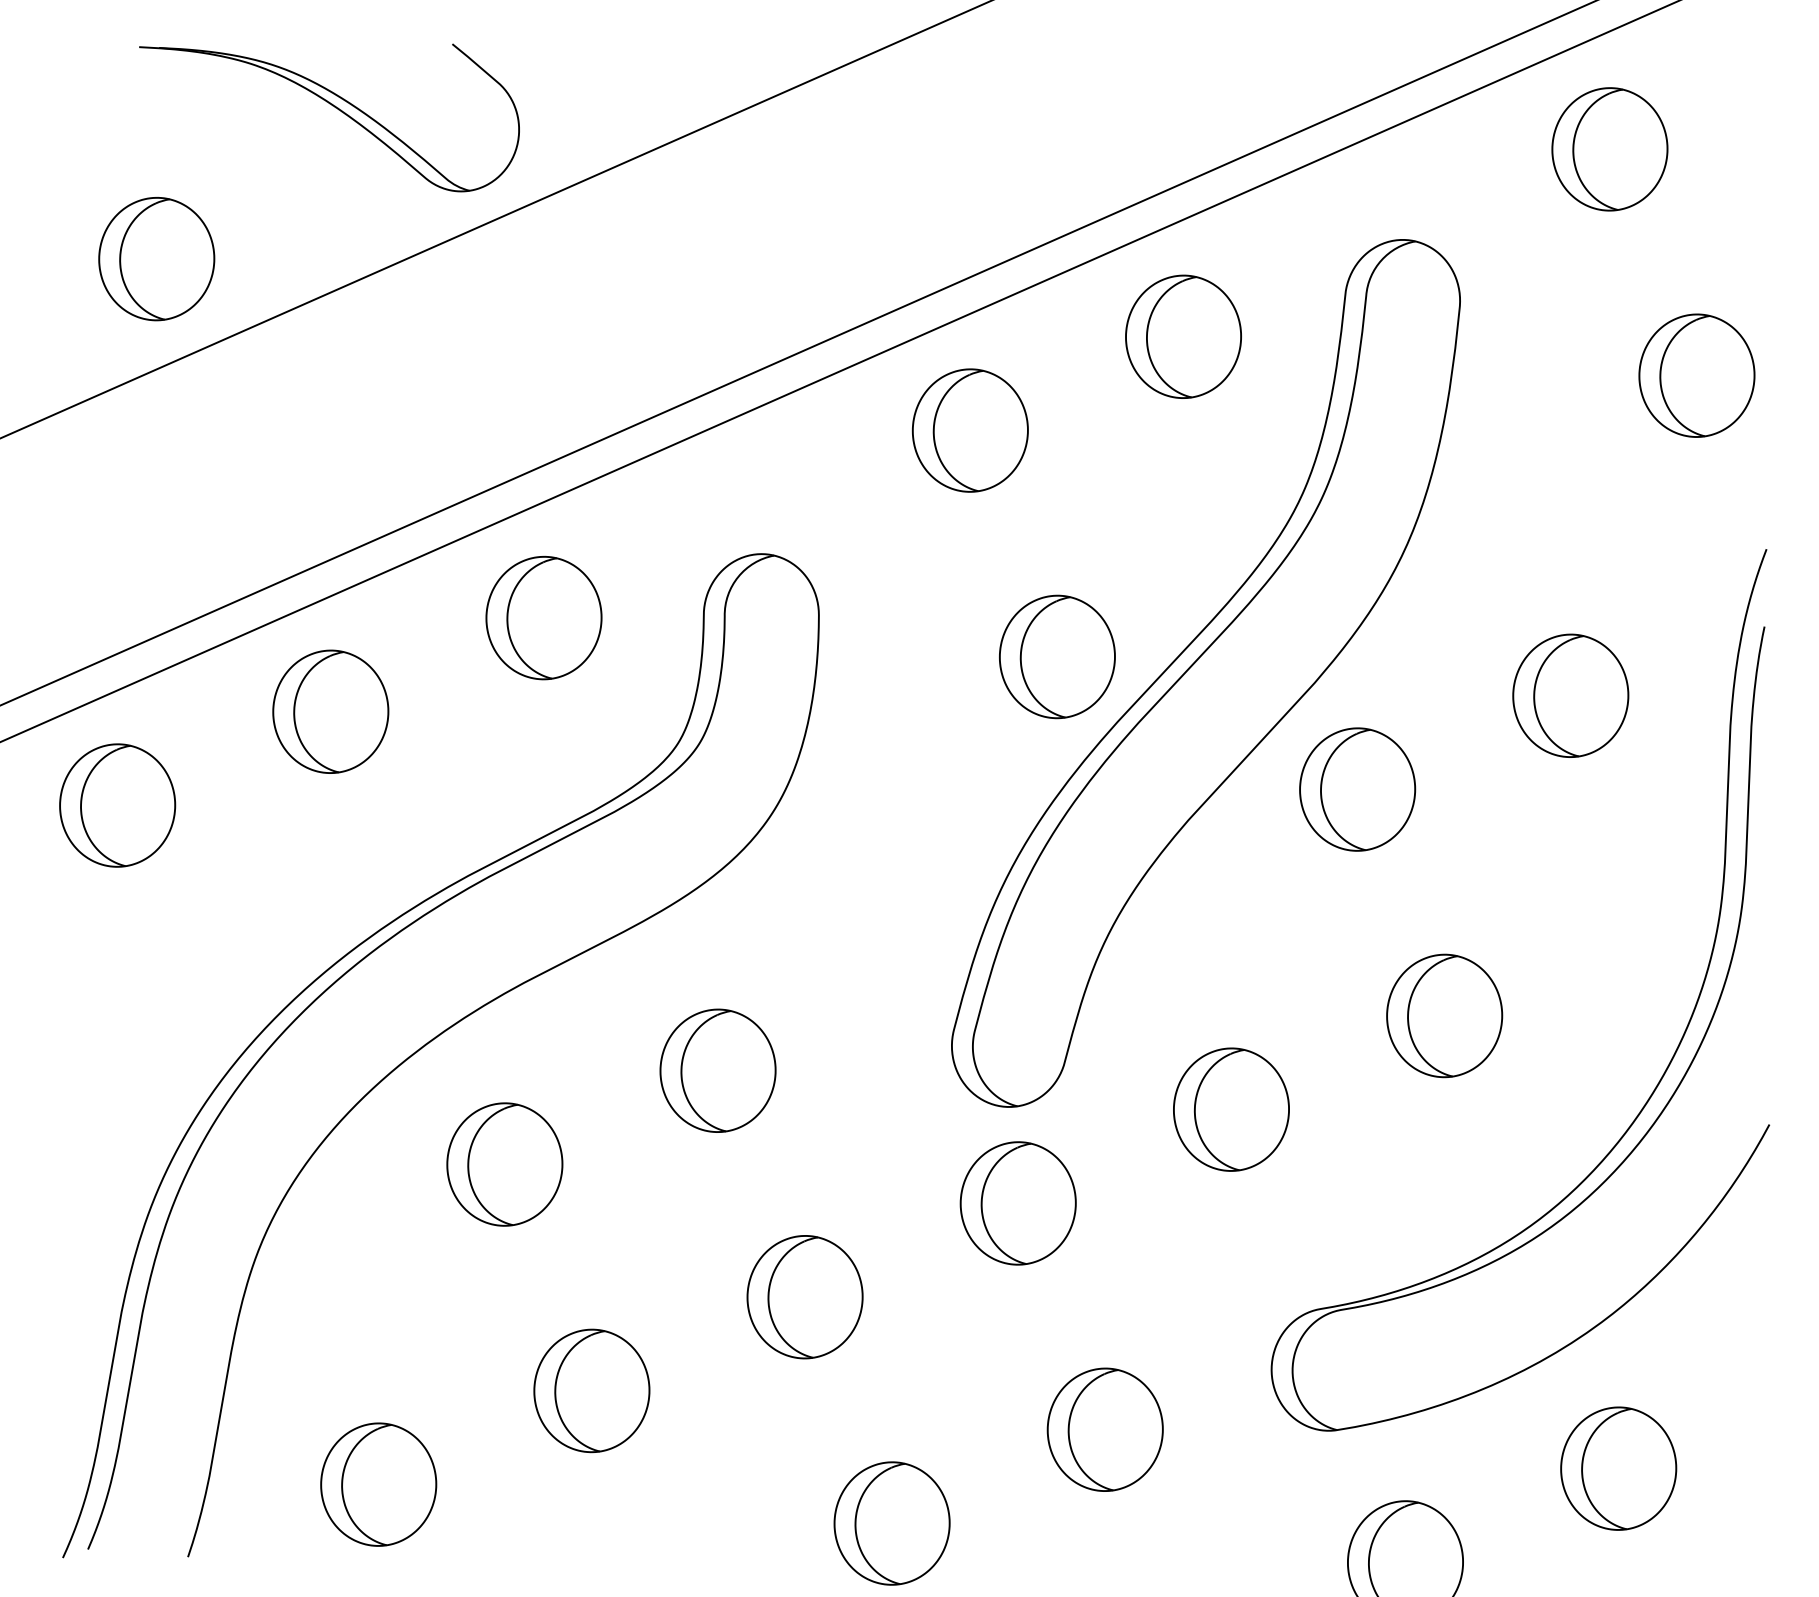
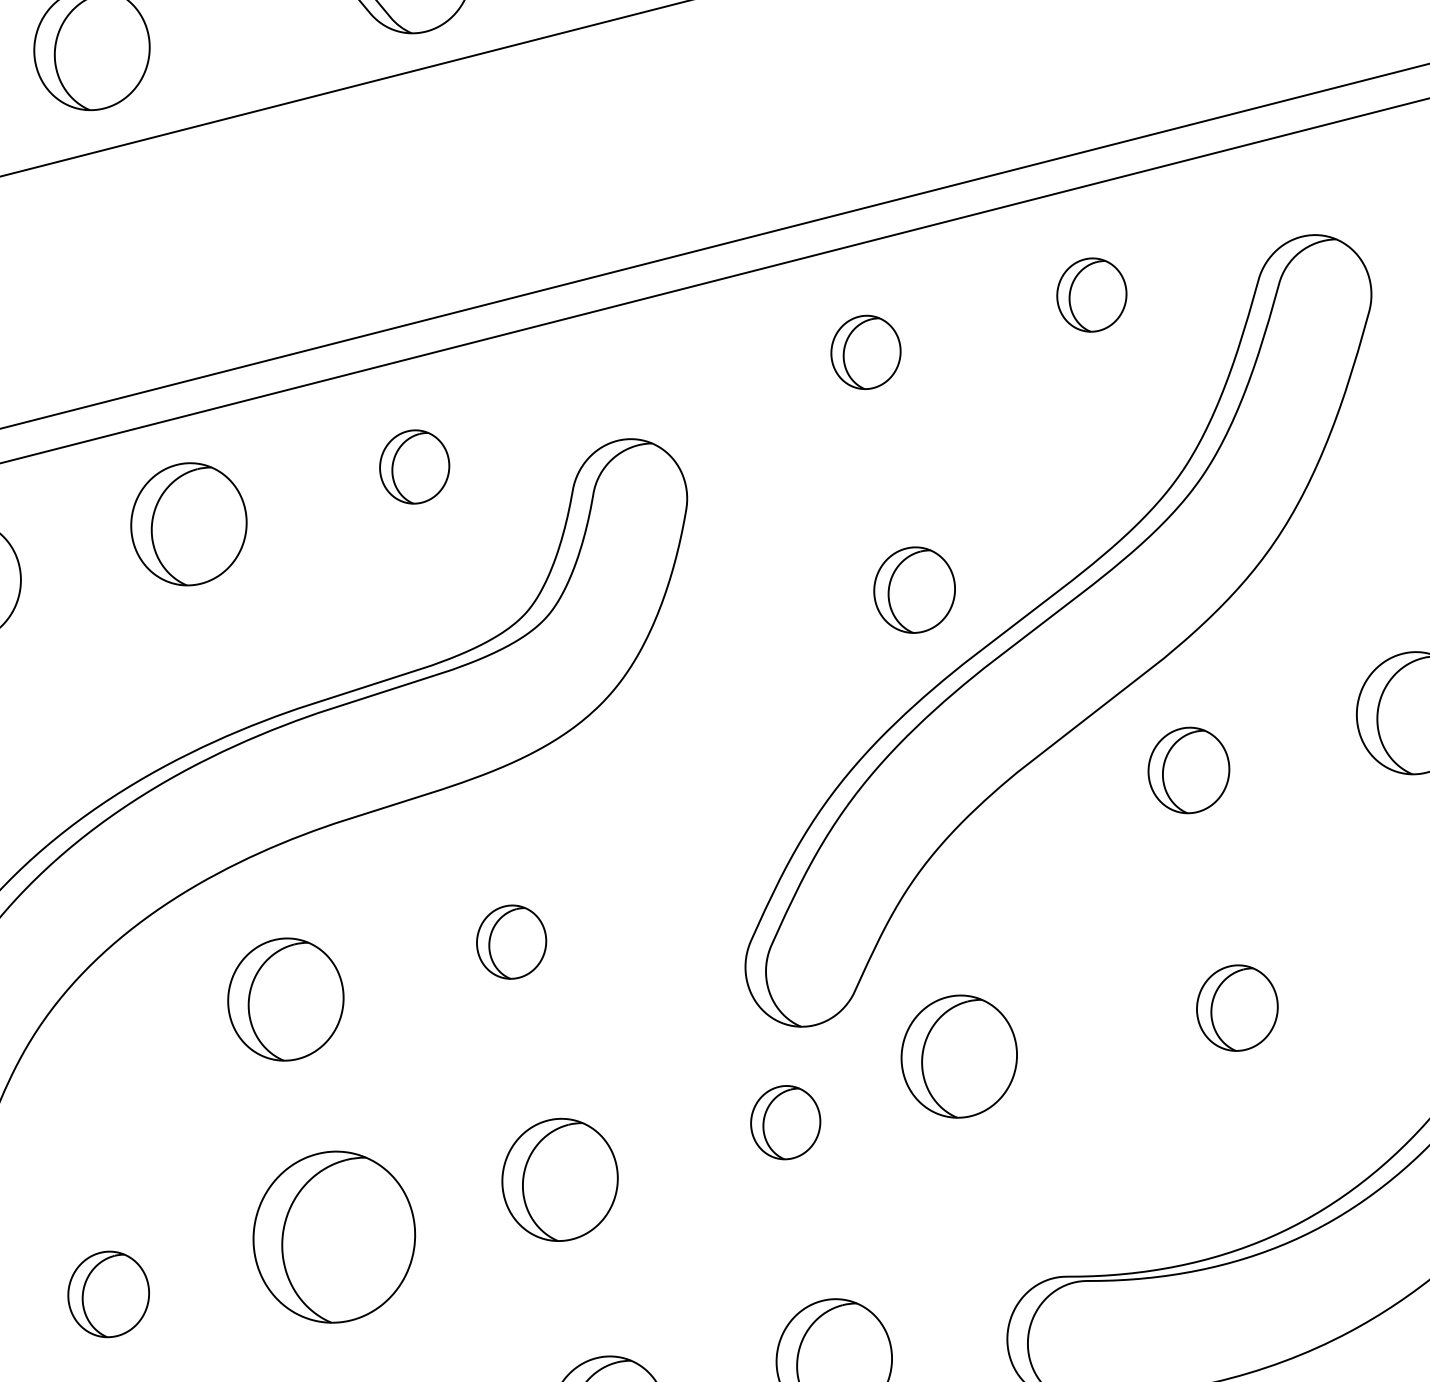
part: (1183, 336) -> (1091, 294), size x0.6
part: (969, 430) -> (865, 352), size x0.6
part: (543, 617) -> (414, 466), size x0.6
part: (1057, 656) -> (914, 589), size x0.7
part: (1357, 789) -> (1188, 770), size x0.7
part: (1444, 1015) -> (1237, 1007), size x0.7
part: (717, 1070) -> (511, 941), size x0.6
part: (1231, 1109) -> (959, 1056), moved
part: (1017, 1203) -> (785, 1122), size x0.6
part: (591, 1390) -> (334, 1236), size x1.4
part: (378, 1484) -> (108, 1294), size x0.7

